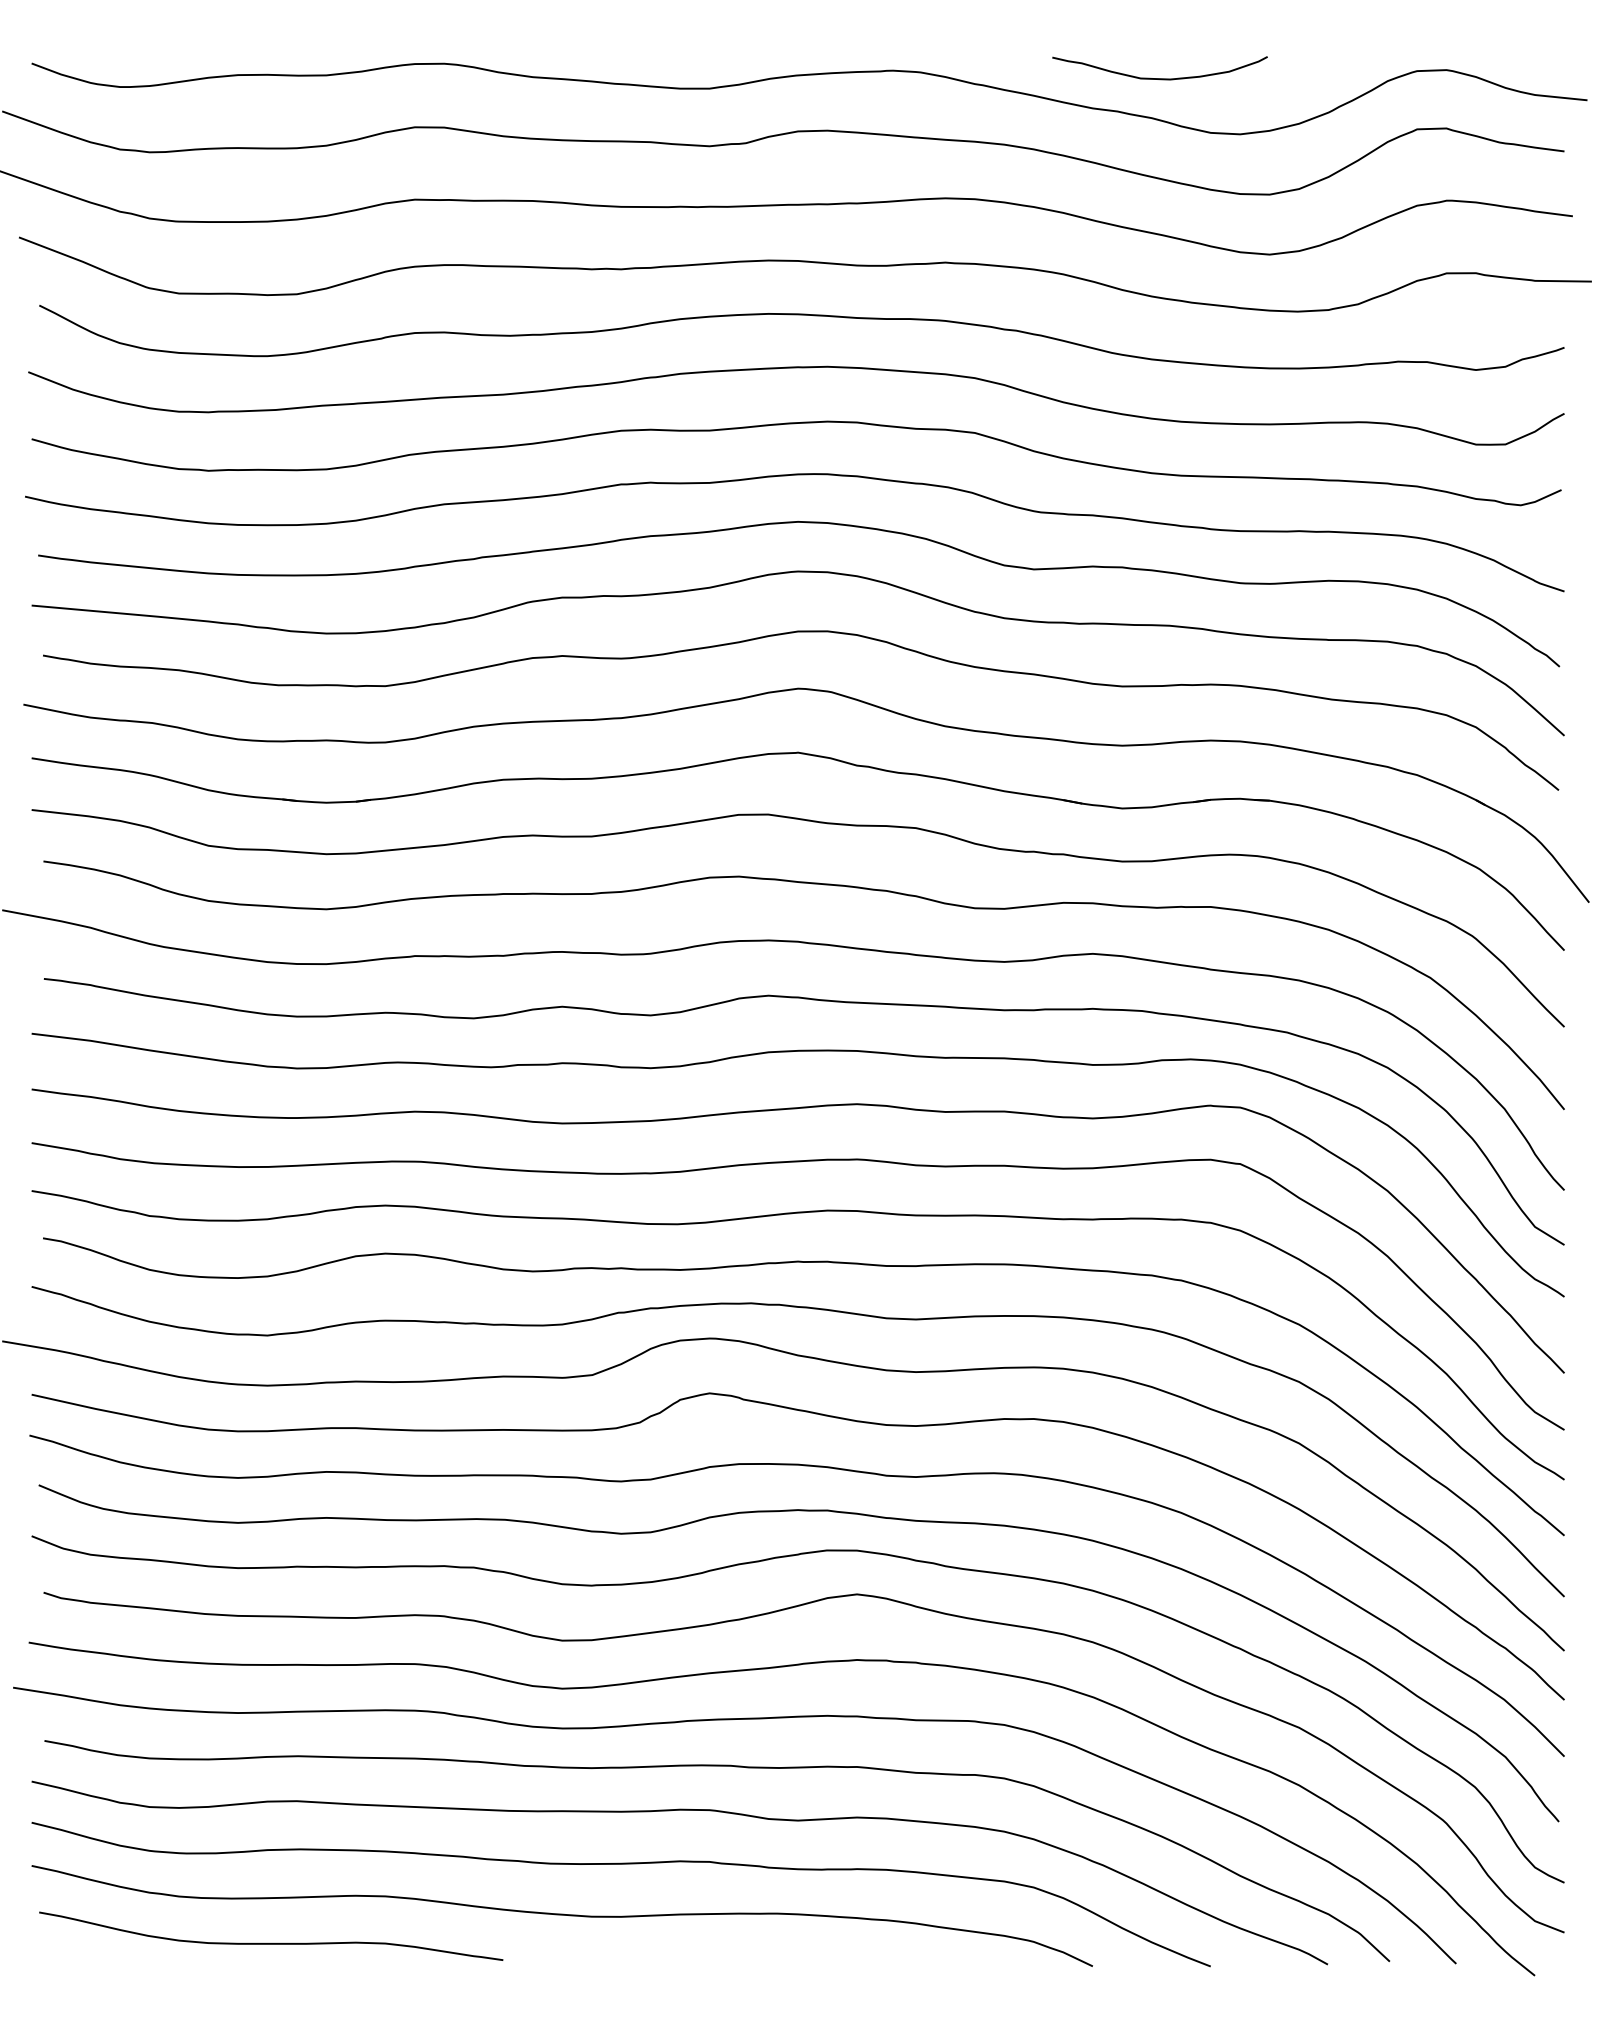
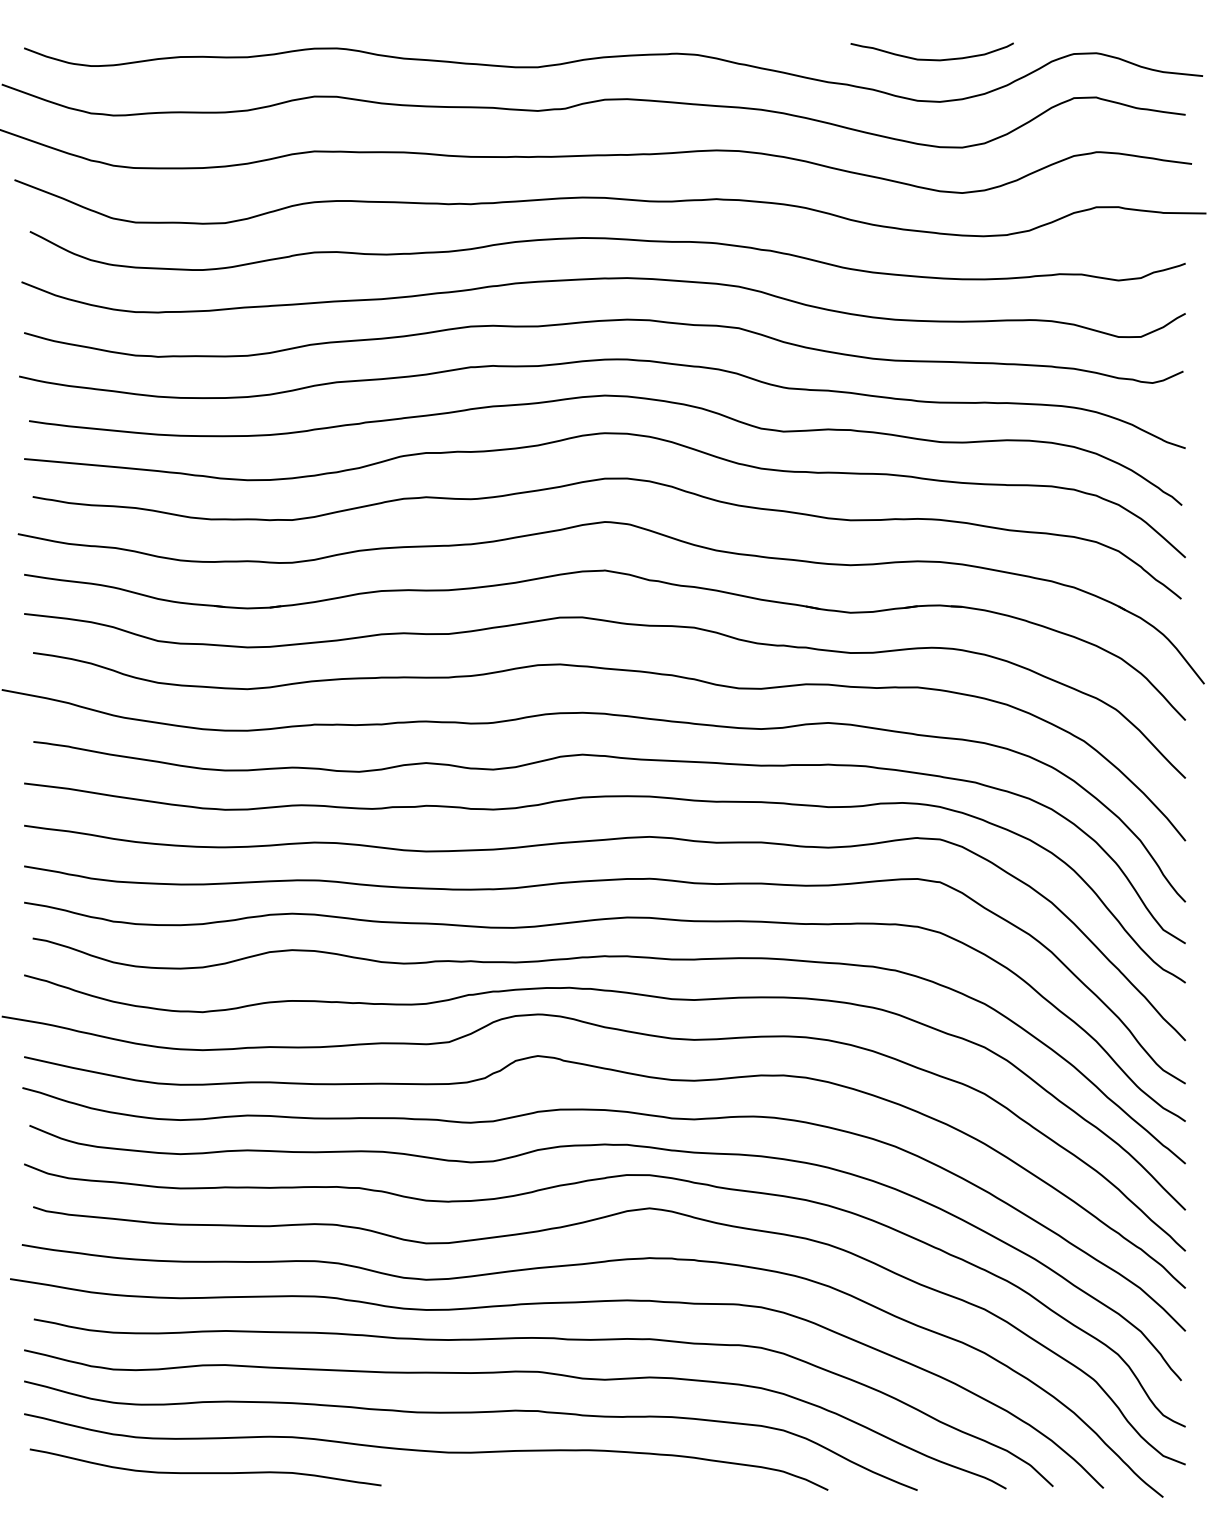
curve: (1159, 78) -> (931, 59), moved

